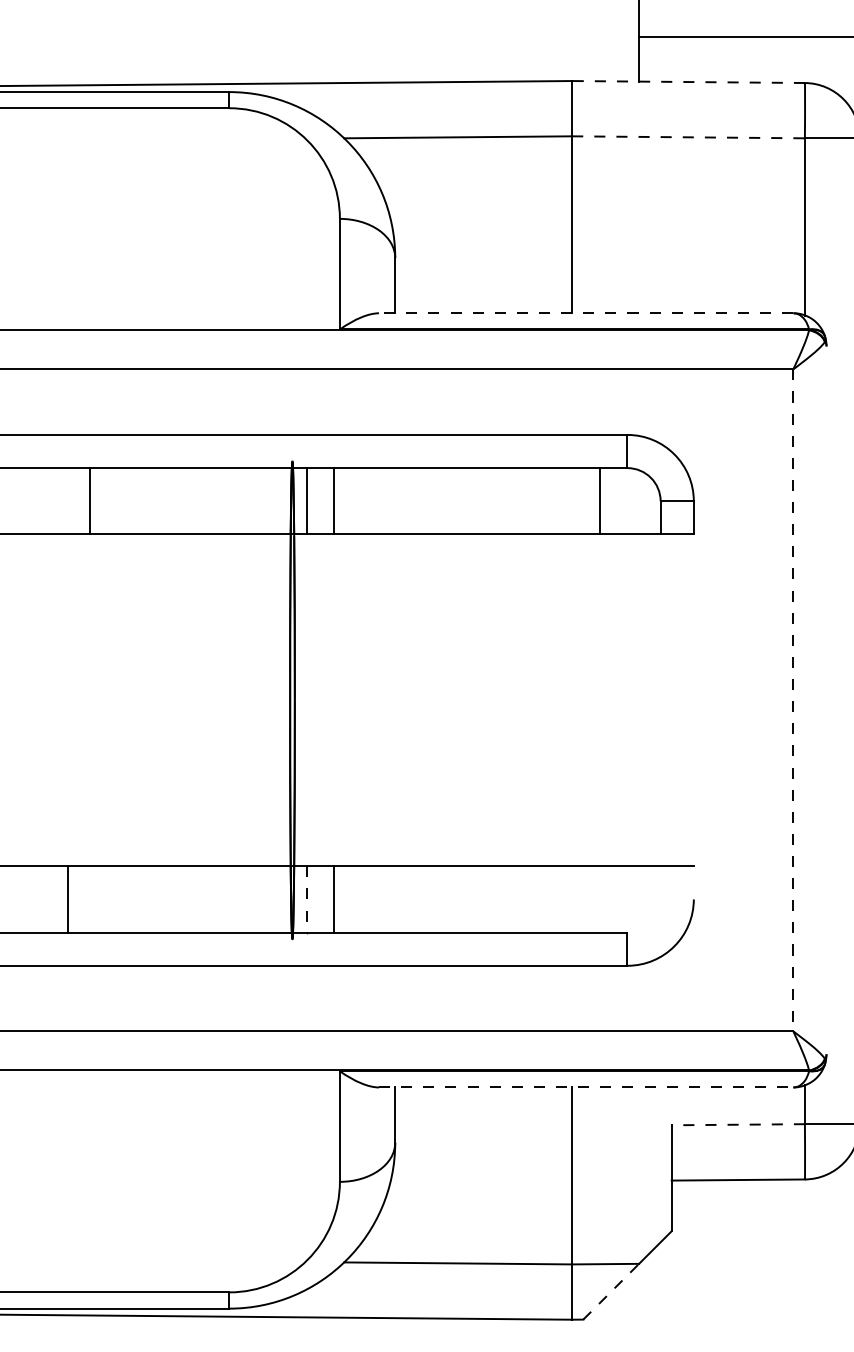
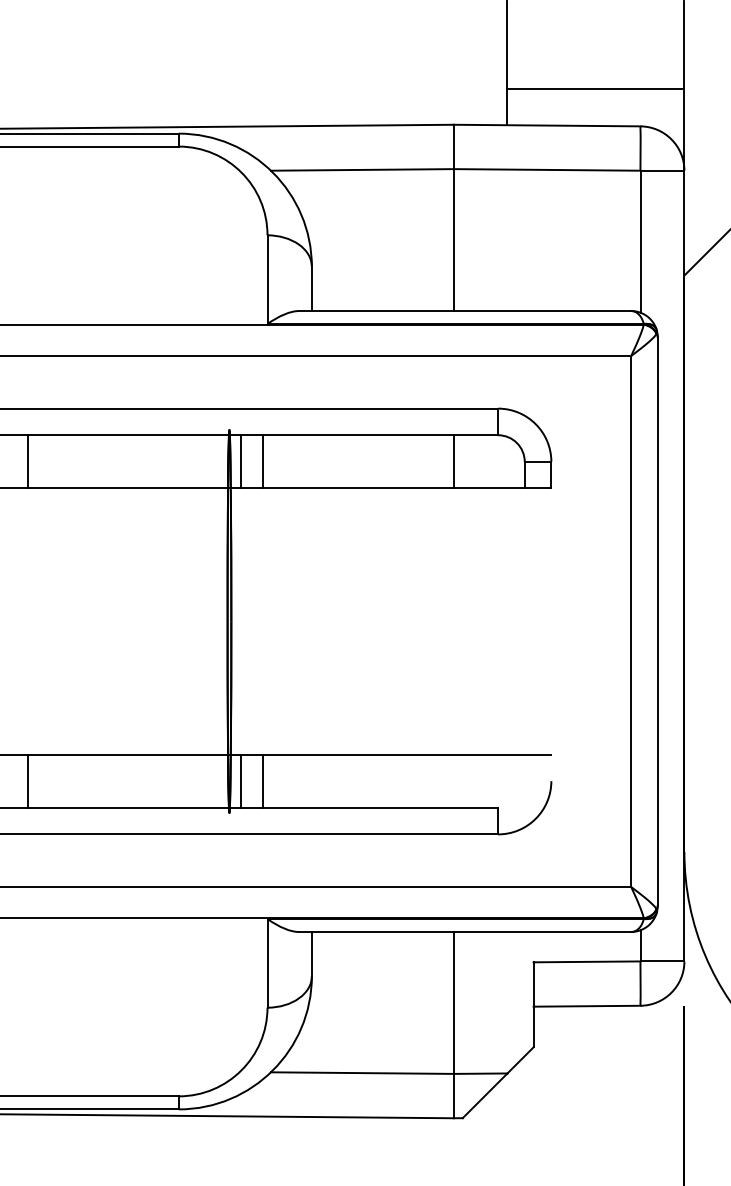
line: (687, 81) -> (546, 125), dashed -> solid
line: (689, 136) -> (547, 169), dashed -> solid
line: (585, 313) -> (464, 311), dashed -> solid
line: (89, 500) -> (27, 461), moved
line: (599, 500) -> (453, 461), moved
line: (826, 700) -> (657, 621), added
line: (793, 701) -> (631, 622), dashed -> solid
line: (68, 898) -> (27, 780), moved
line: (306, 899) -> (240, 781), dashed -> solid
line: (586, 1086) -> (465, 931), dashed -> solid
line: (737, 1124) -> (586, 961), dashed -> solid
line: (611, 1291) -> (485, 1095), dashed -> solid

